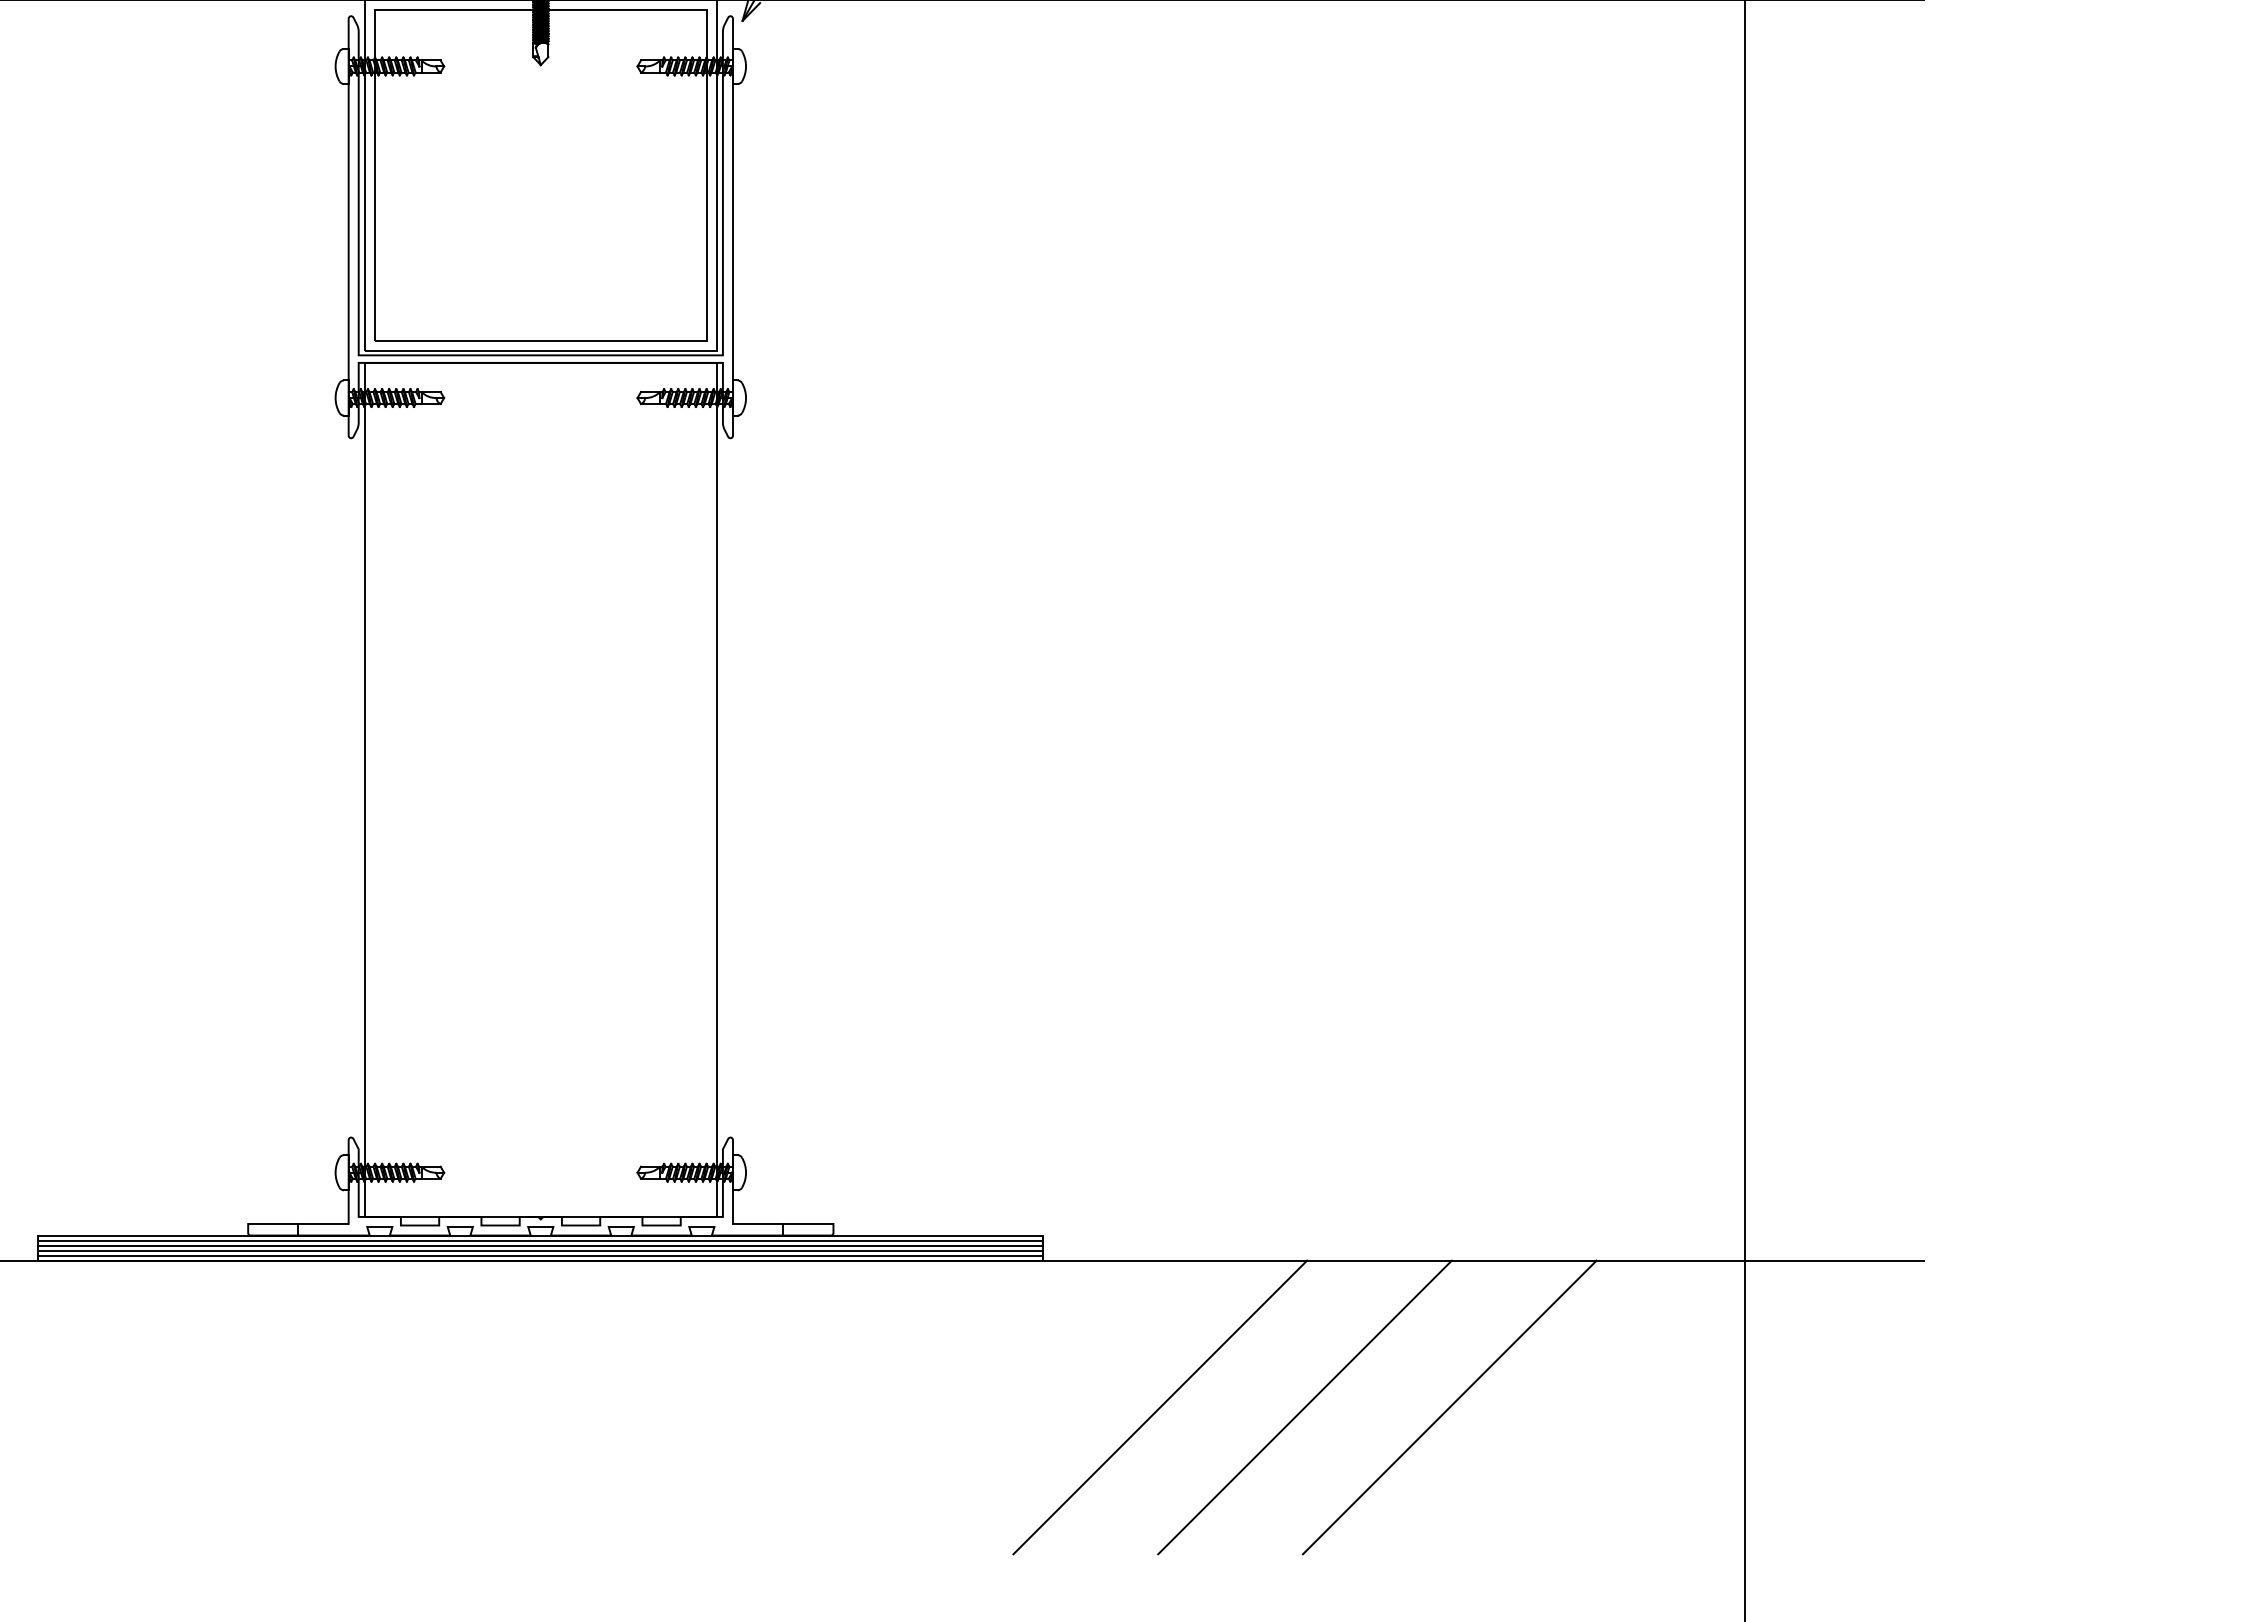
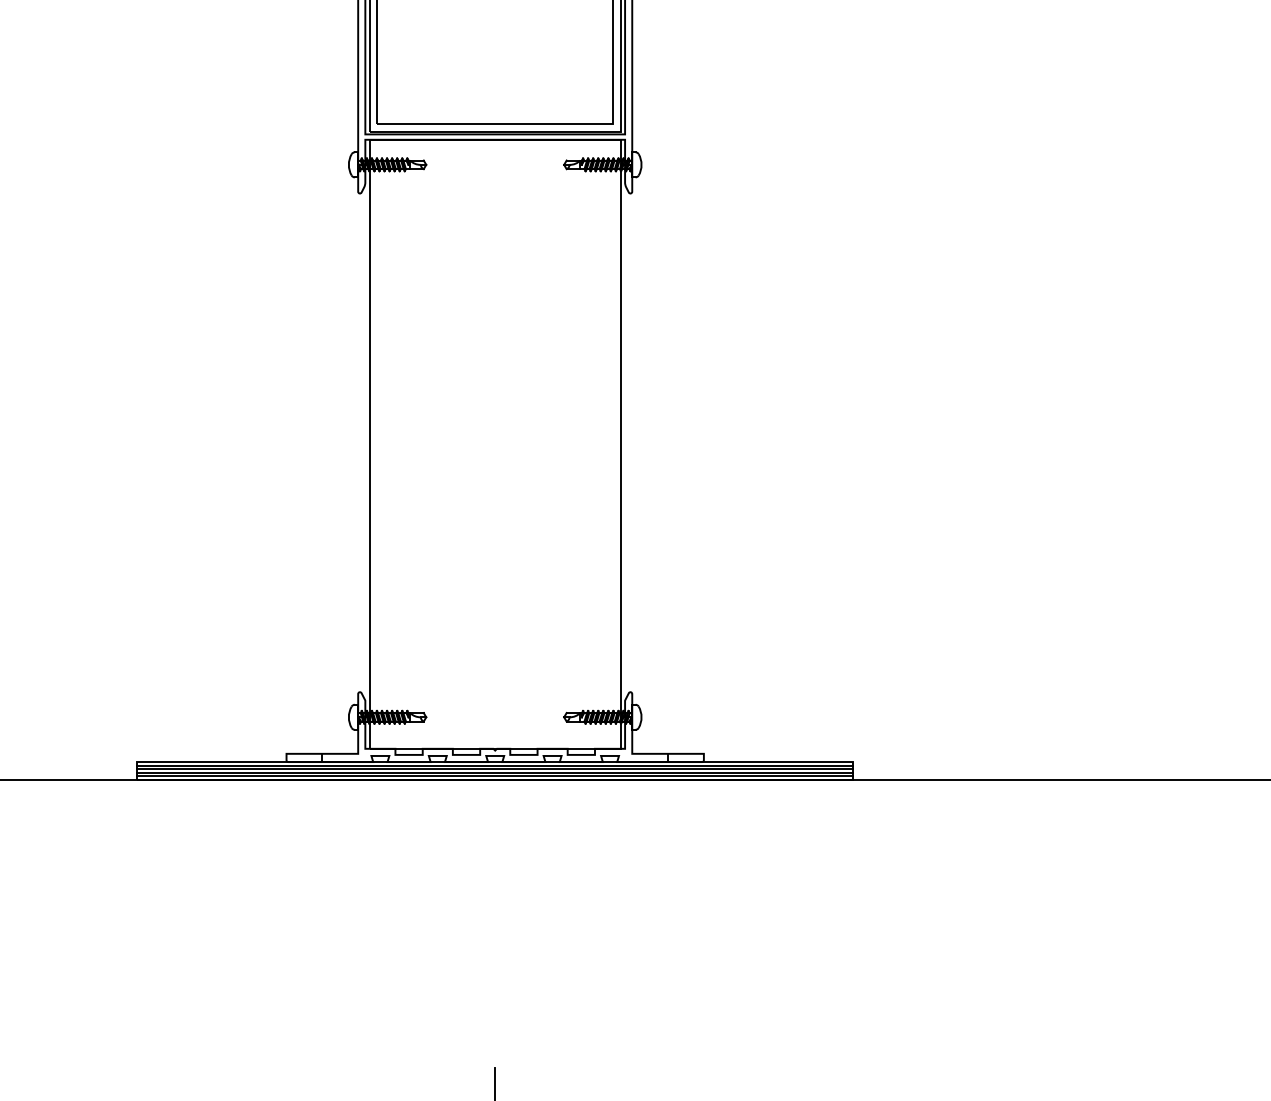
line: (1160, 1407) -> (937, 884), removed
line: (1304, 1407) -> (1039, 884), removed
line: (1449, 1407) -> (1143, 884), removed

